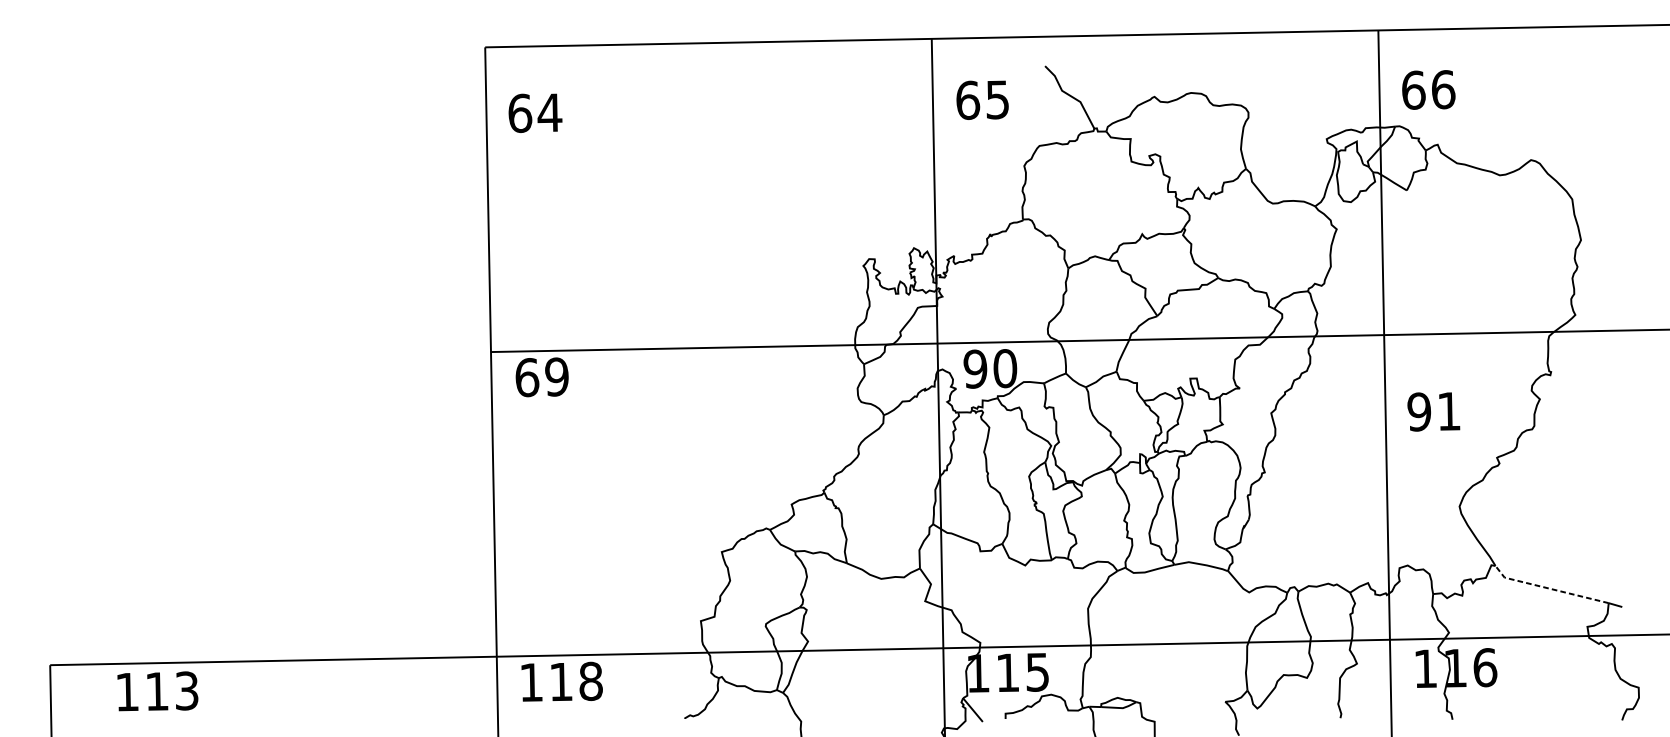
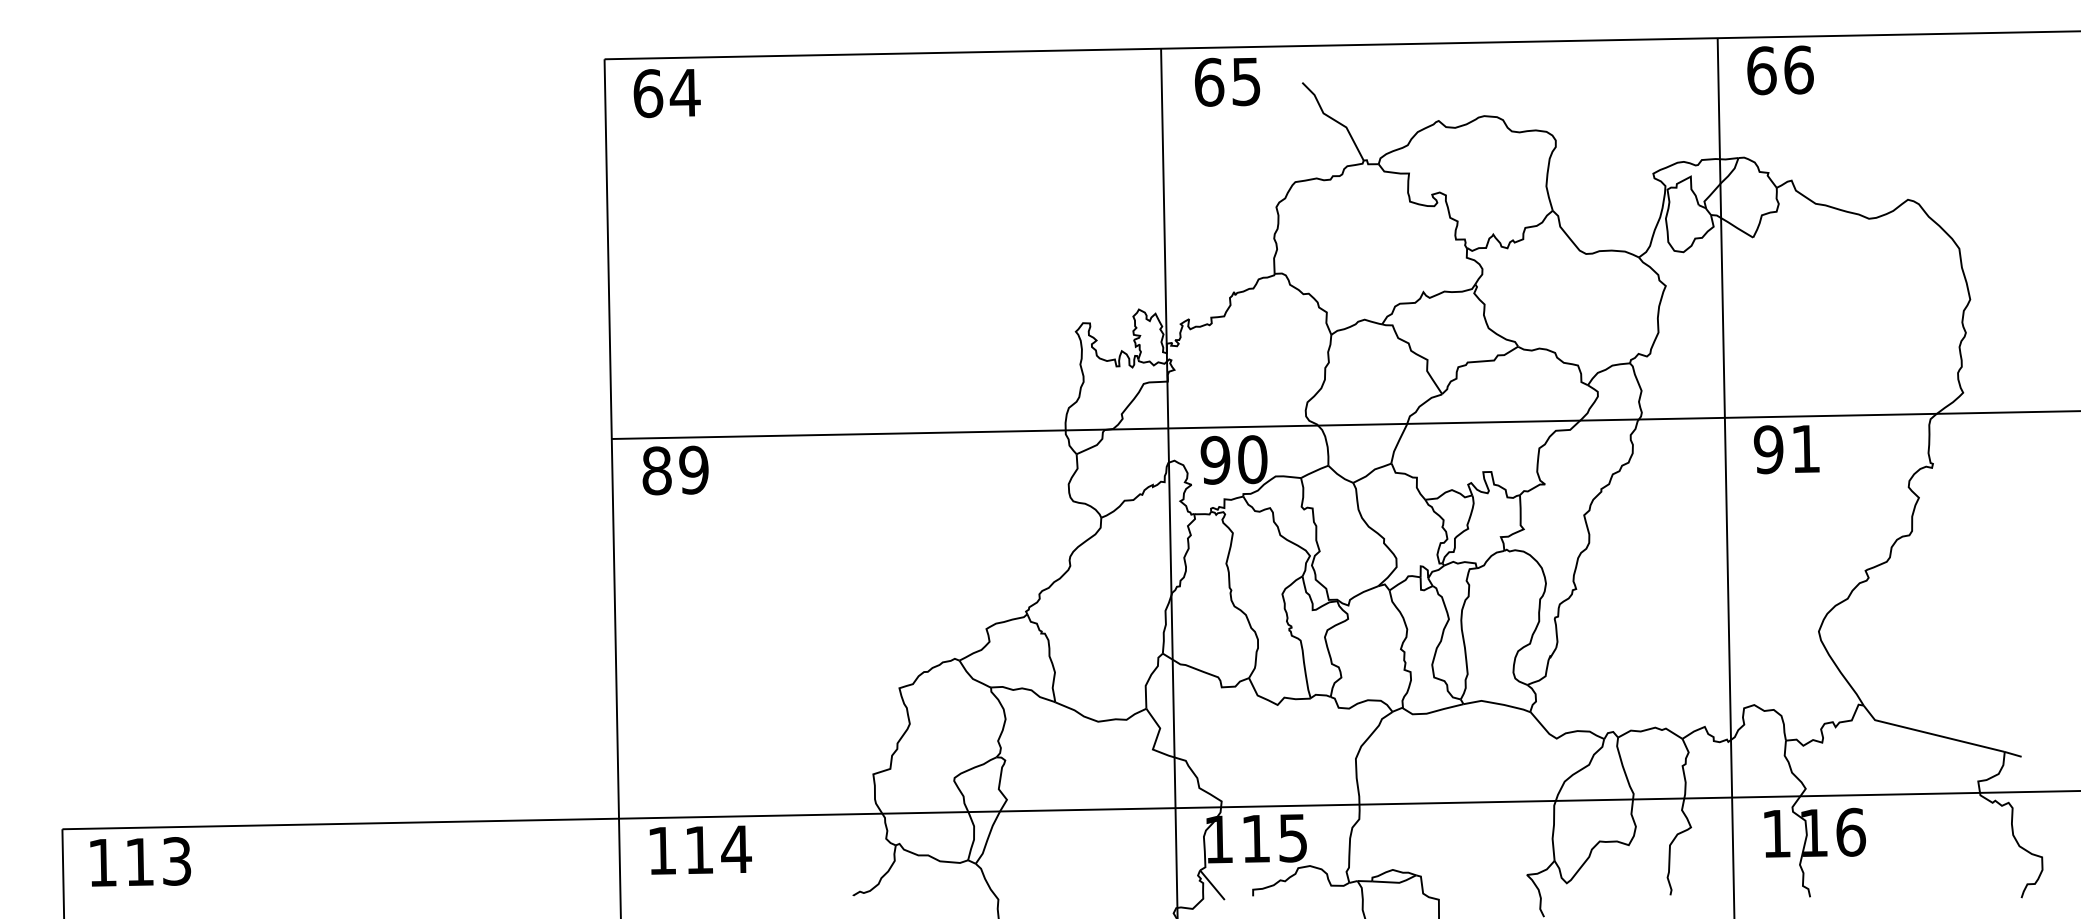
text: (1428, 90) -> (1780, 70), moved
text: (982, 99) -> (1227, 81), moved
text: (534, 113) -> (666, 93), moved
text: (527, 377) -> (657, 470), 69 -> 89
text: (1433, 411) -> (1786, 449), moved
line: (1549, 588) -> (1930, 733), dashed -> solid
text: (591, 681) -> (736, 849), 118 -> 114
text: (157, 691) -> (140, 861), moved

